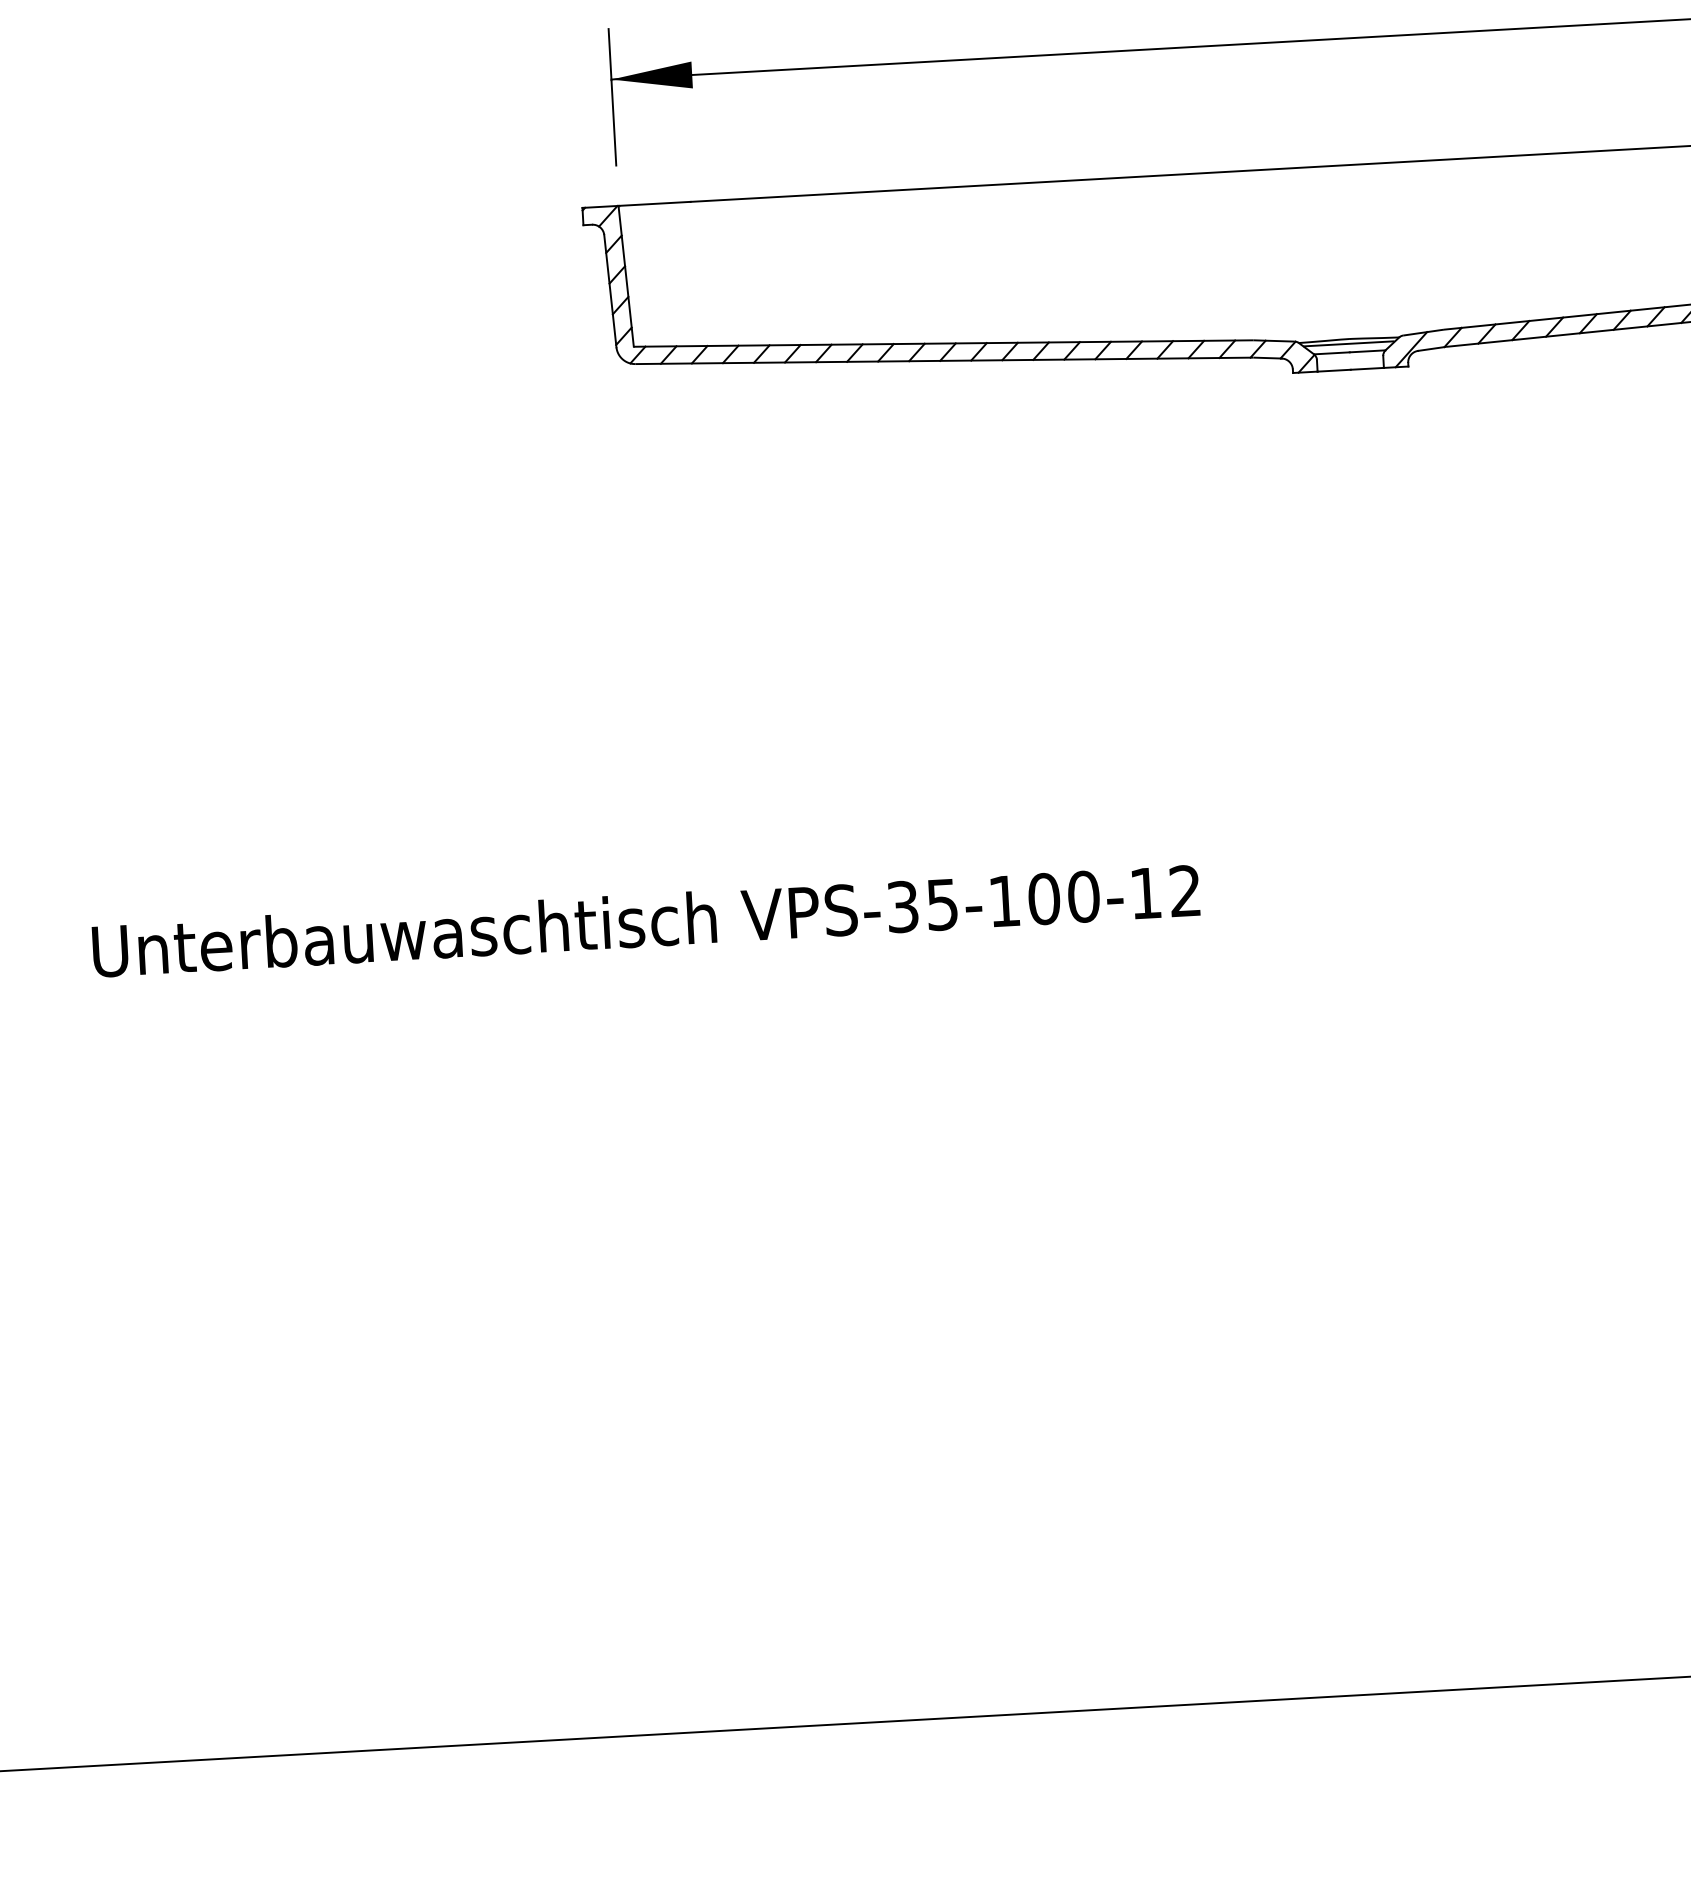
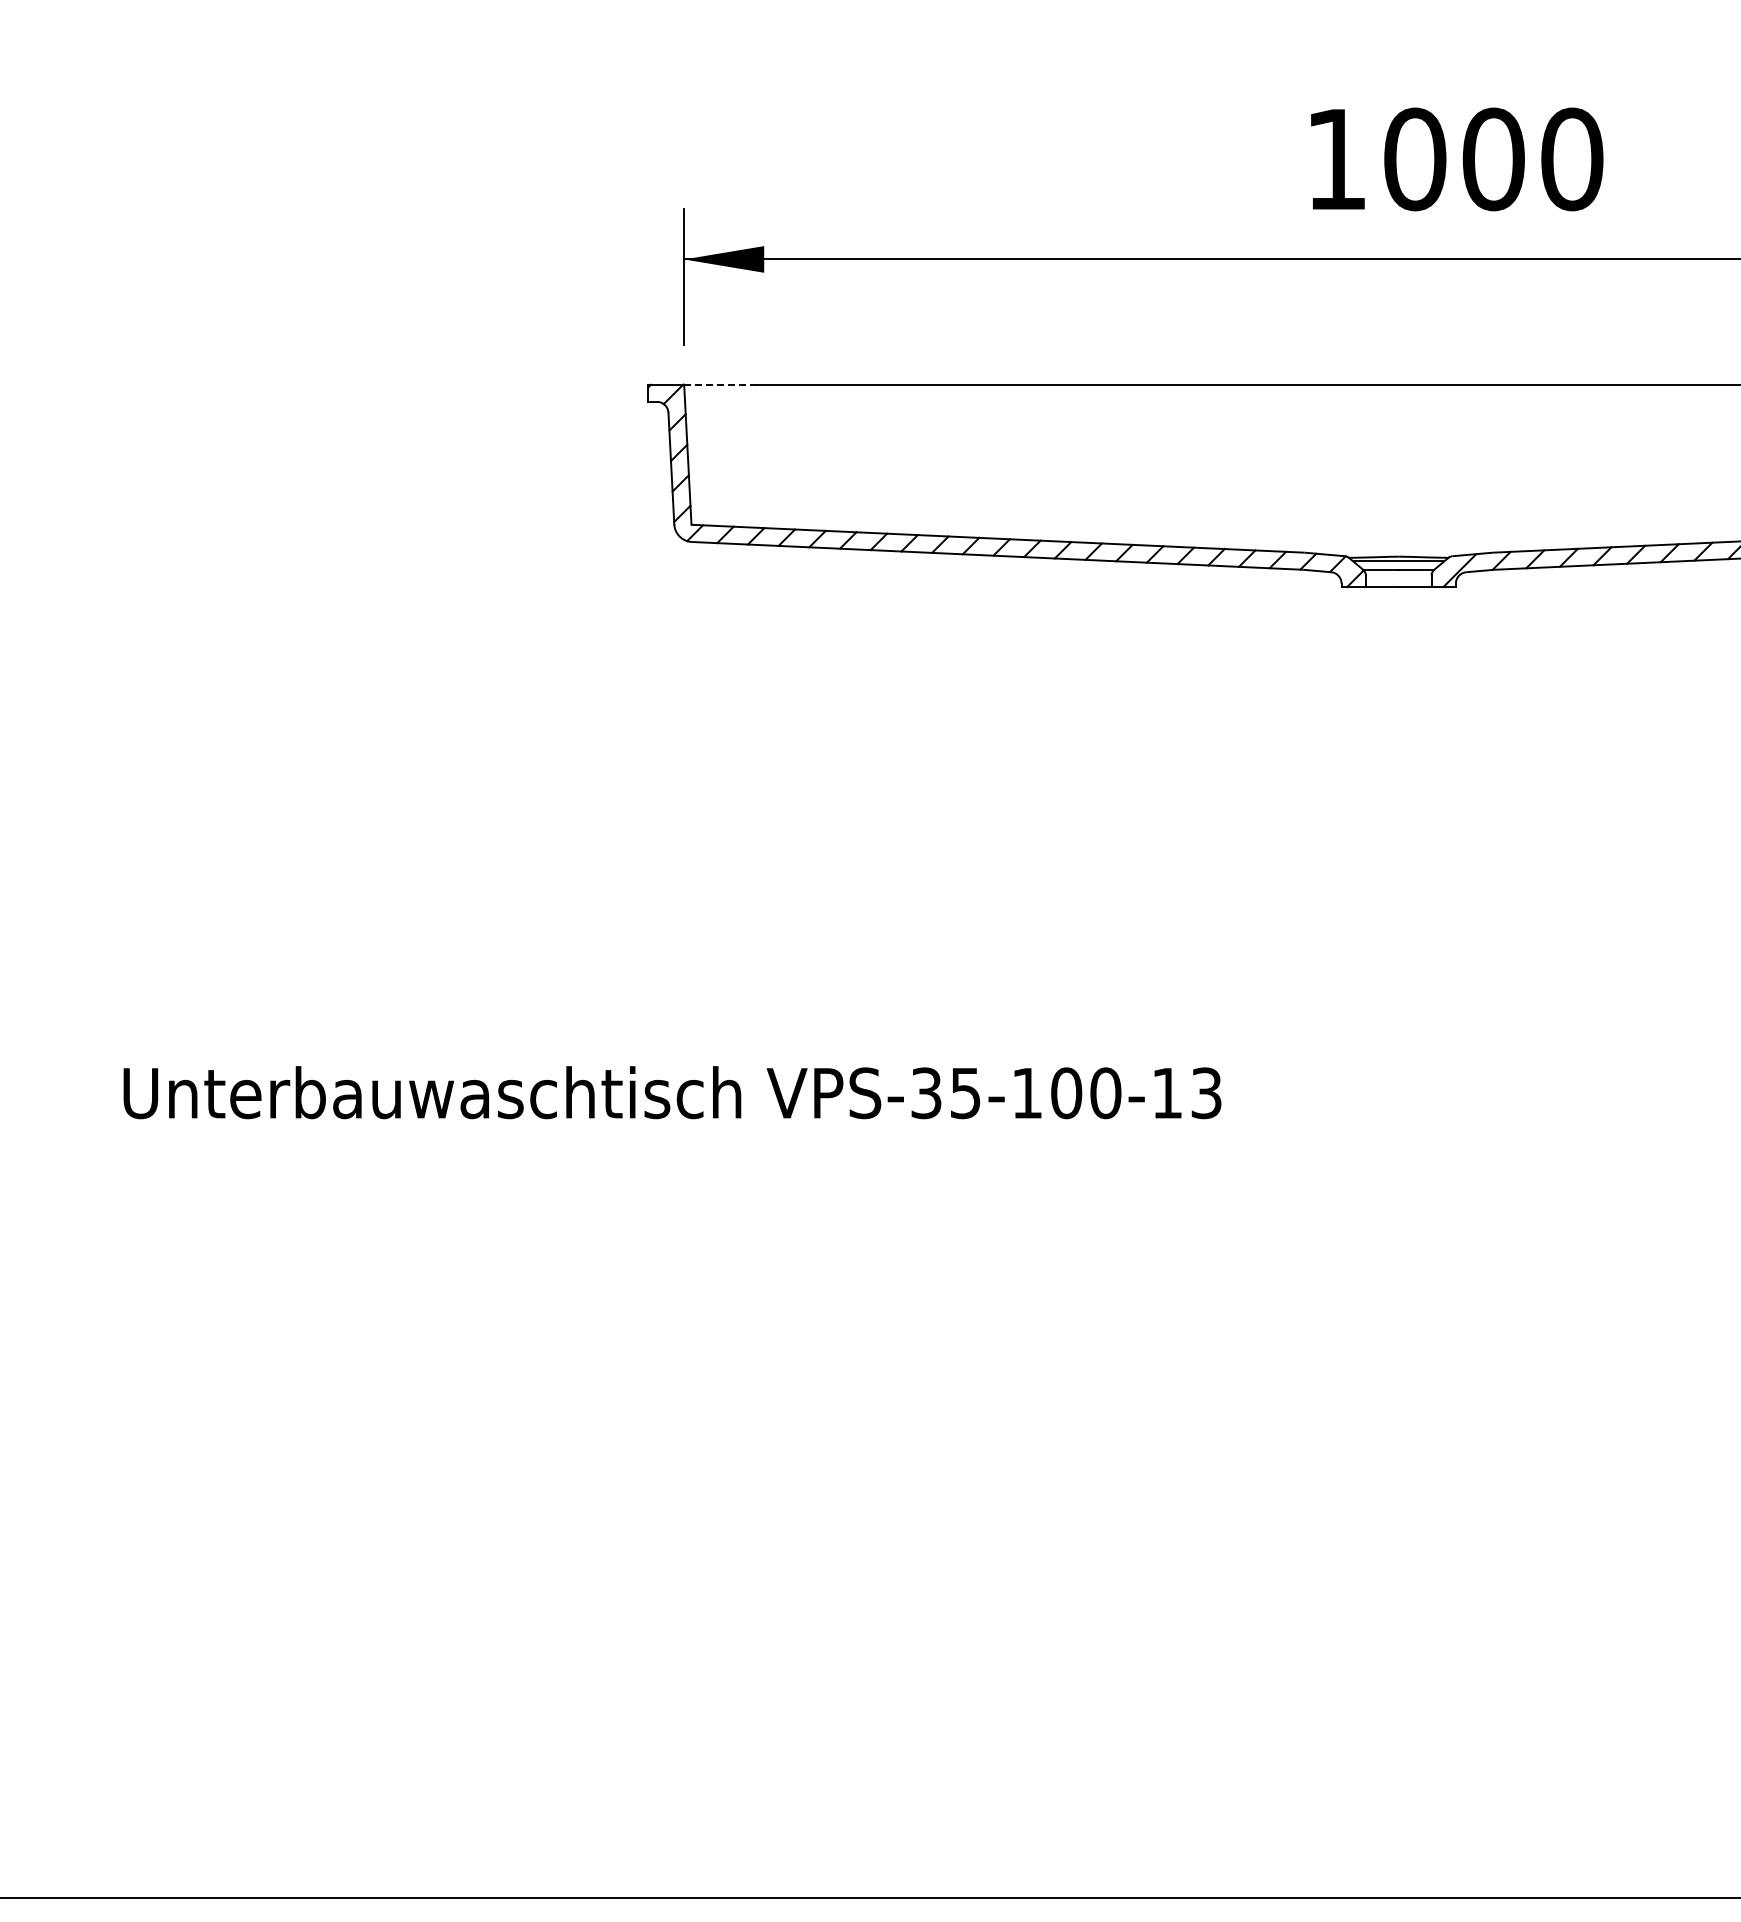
line: (654, 203) -> (719, 384), solid -> dashed
text: (1185, 891) -> (1206, 1093), VPS-35-100-12 -> VPS-35-100-13

